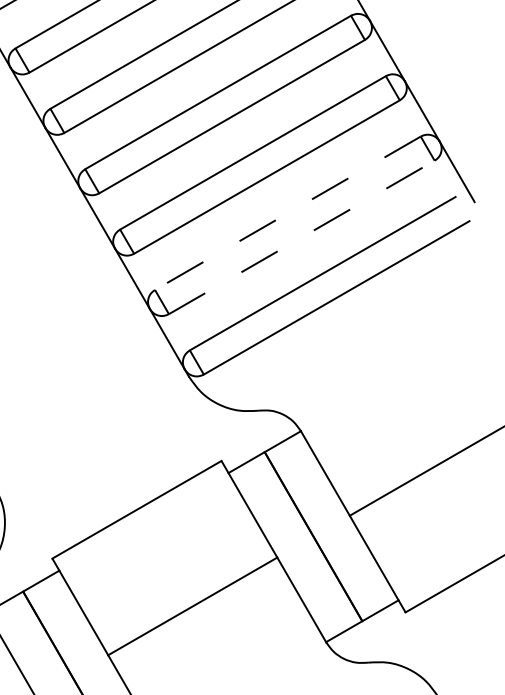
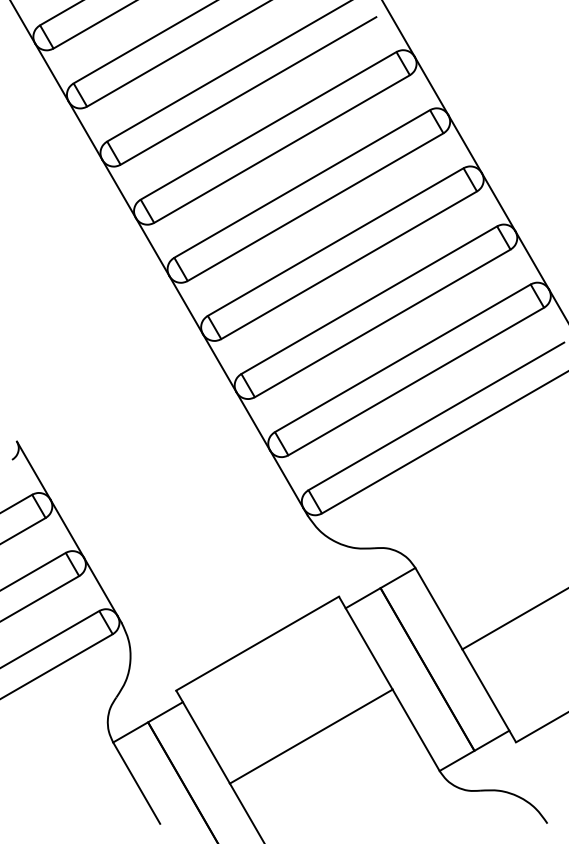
line: (287, 213) -> (402, 358), dashed -> solid
line: (302, 237) -> (416, 381), dashed -> solid

